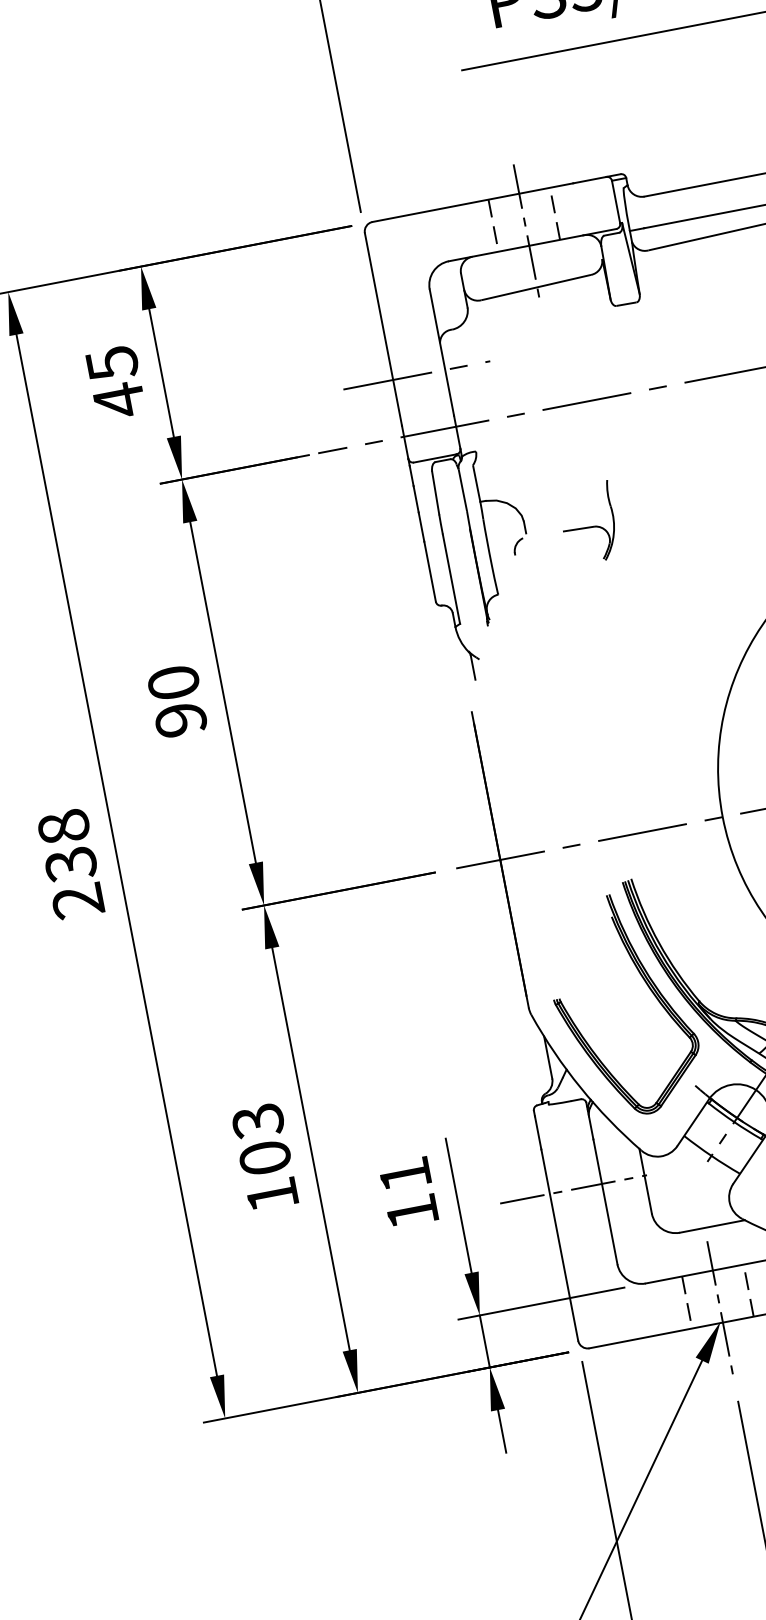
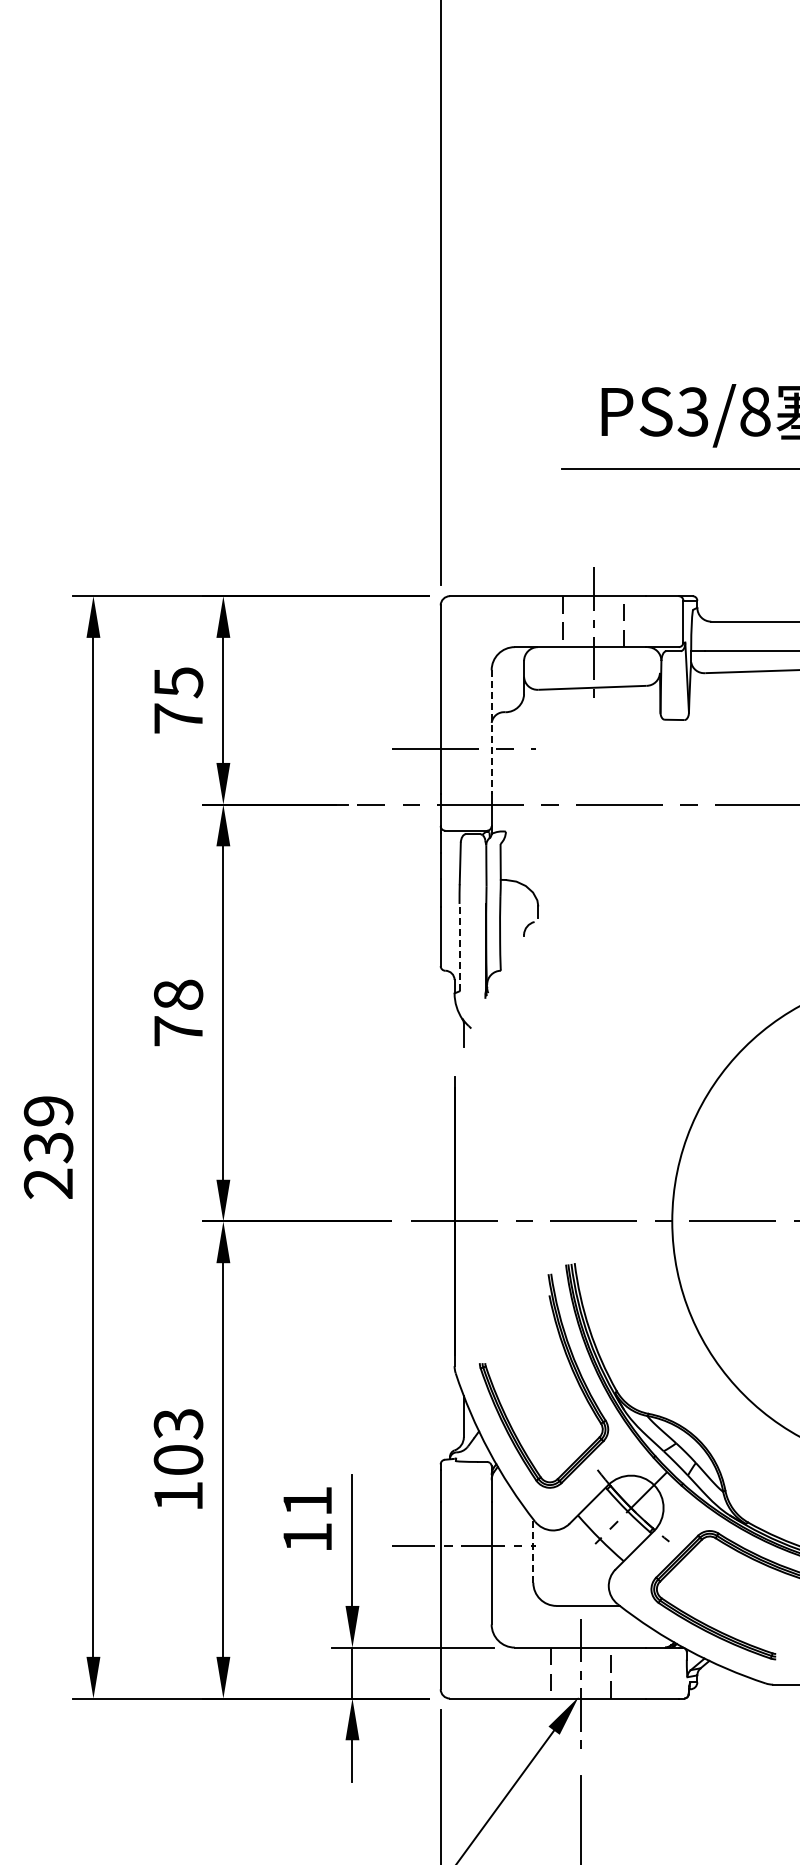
line: (441, 353) -> (491, 732), solid -> dashed
text: (119, 400) -> (178, 718), 45 -> 75
part: (589, 523) -> (599, 920), removed
line: (451, 579) -> (459, 947), solid -> dashed
text: (177, 700) -> (178, 1012), 90 -> 78
text: (63, 827) -> (48, 1111), 238 -> 239
line: (645, 1181) -> (533, 1551), solid -> dashed

